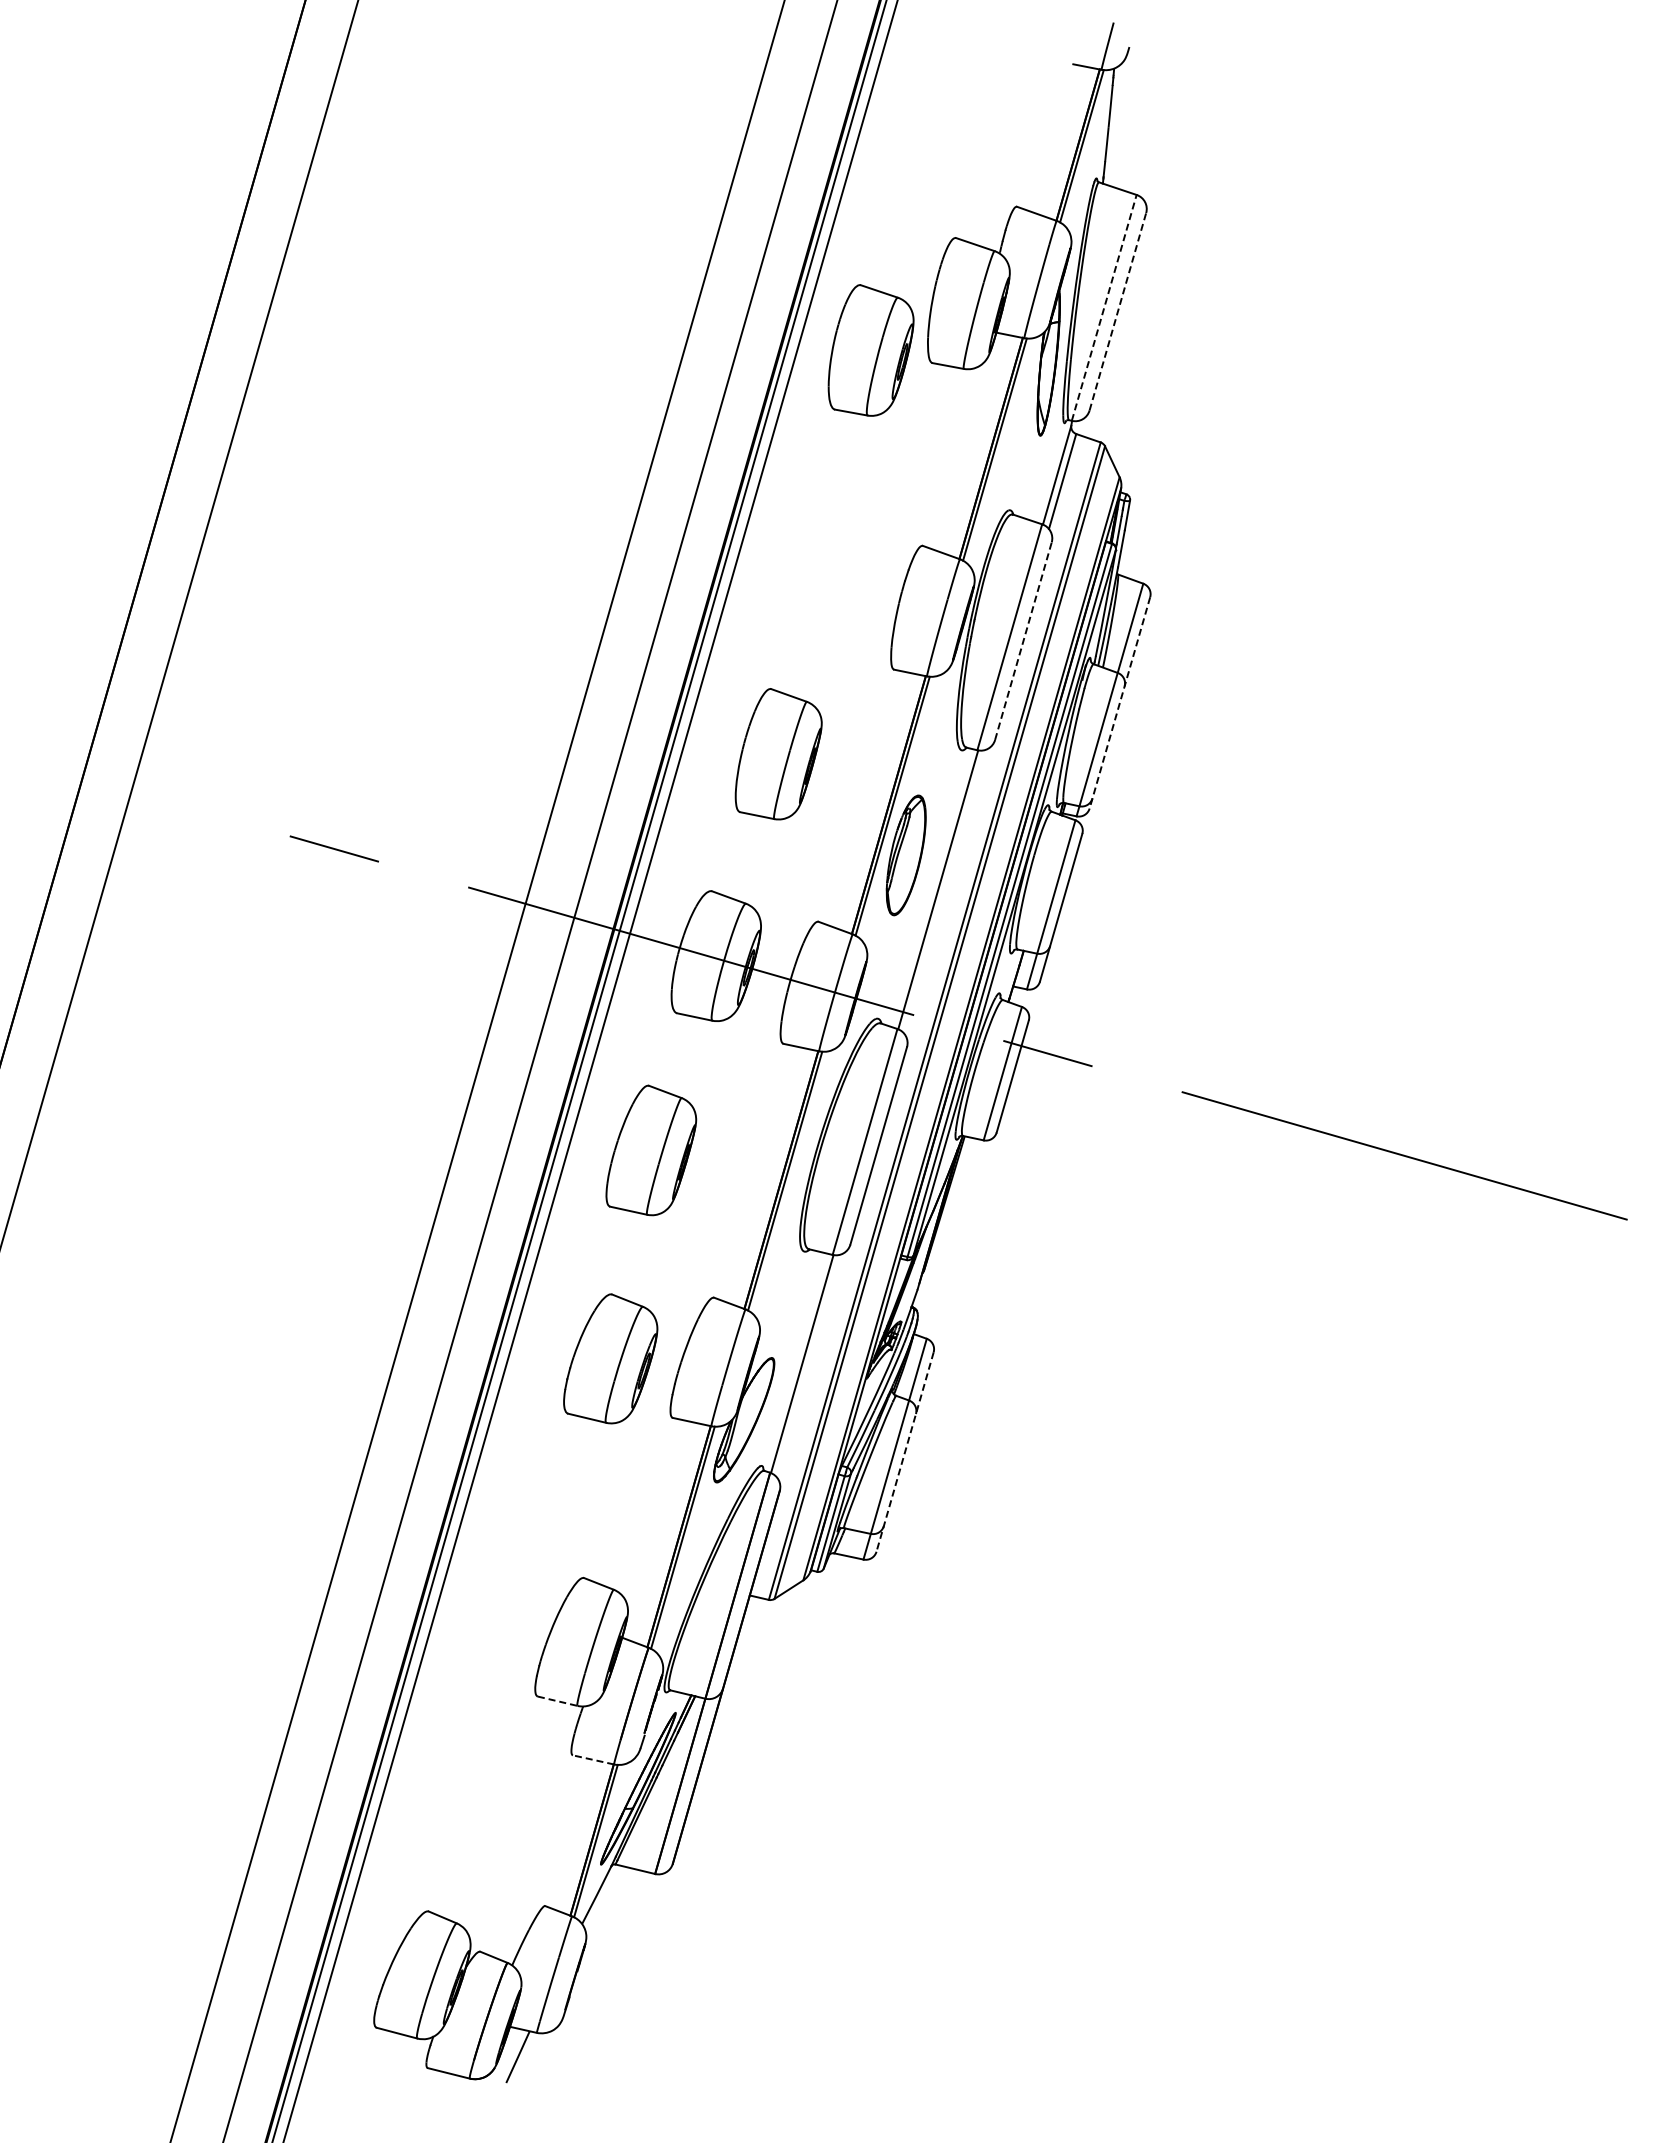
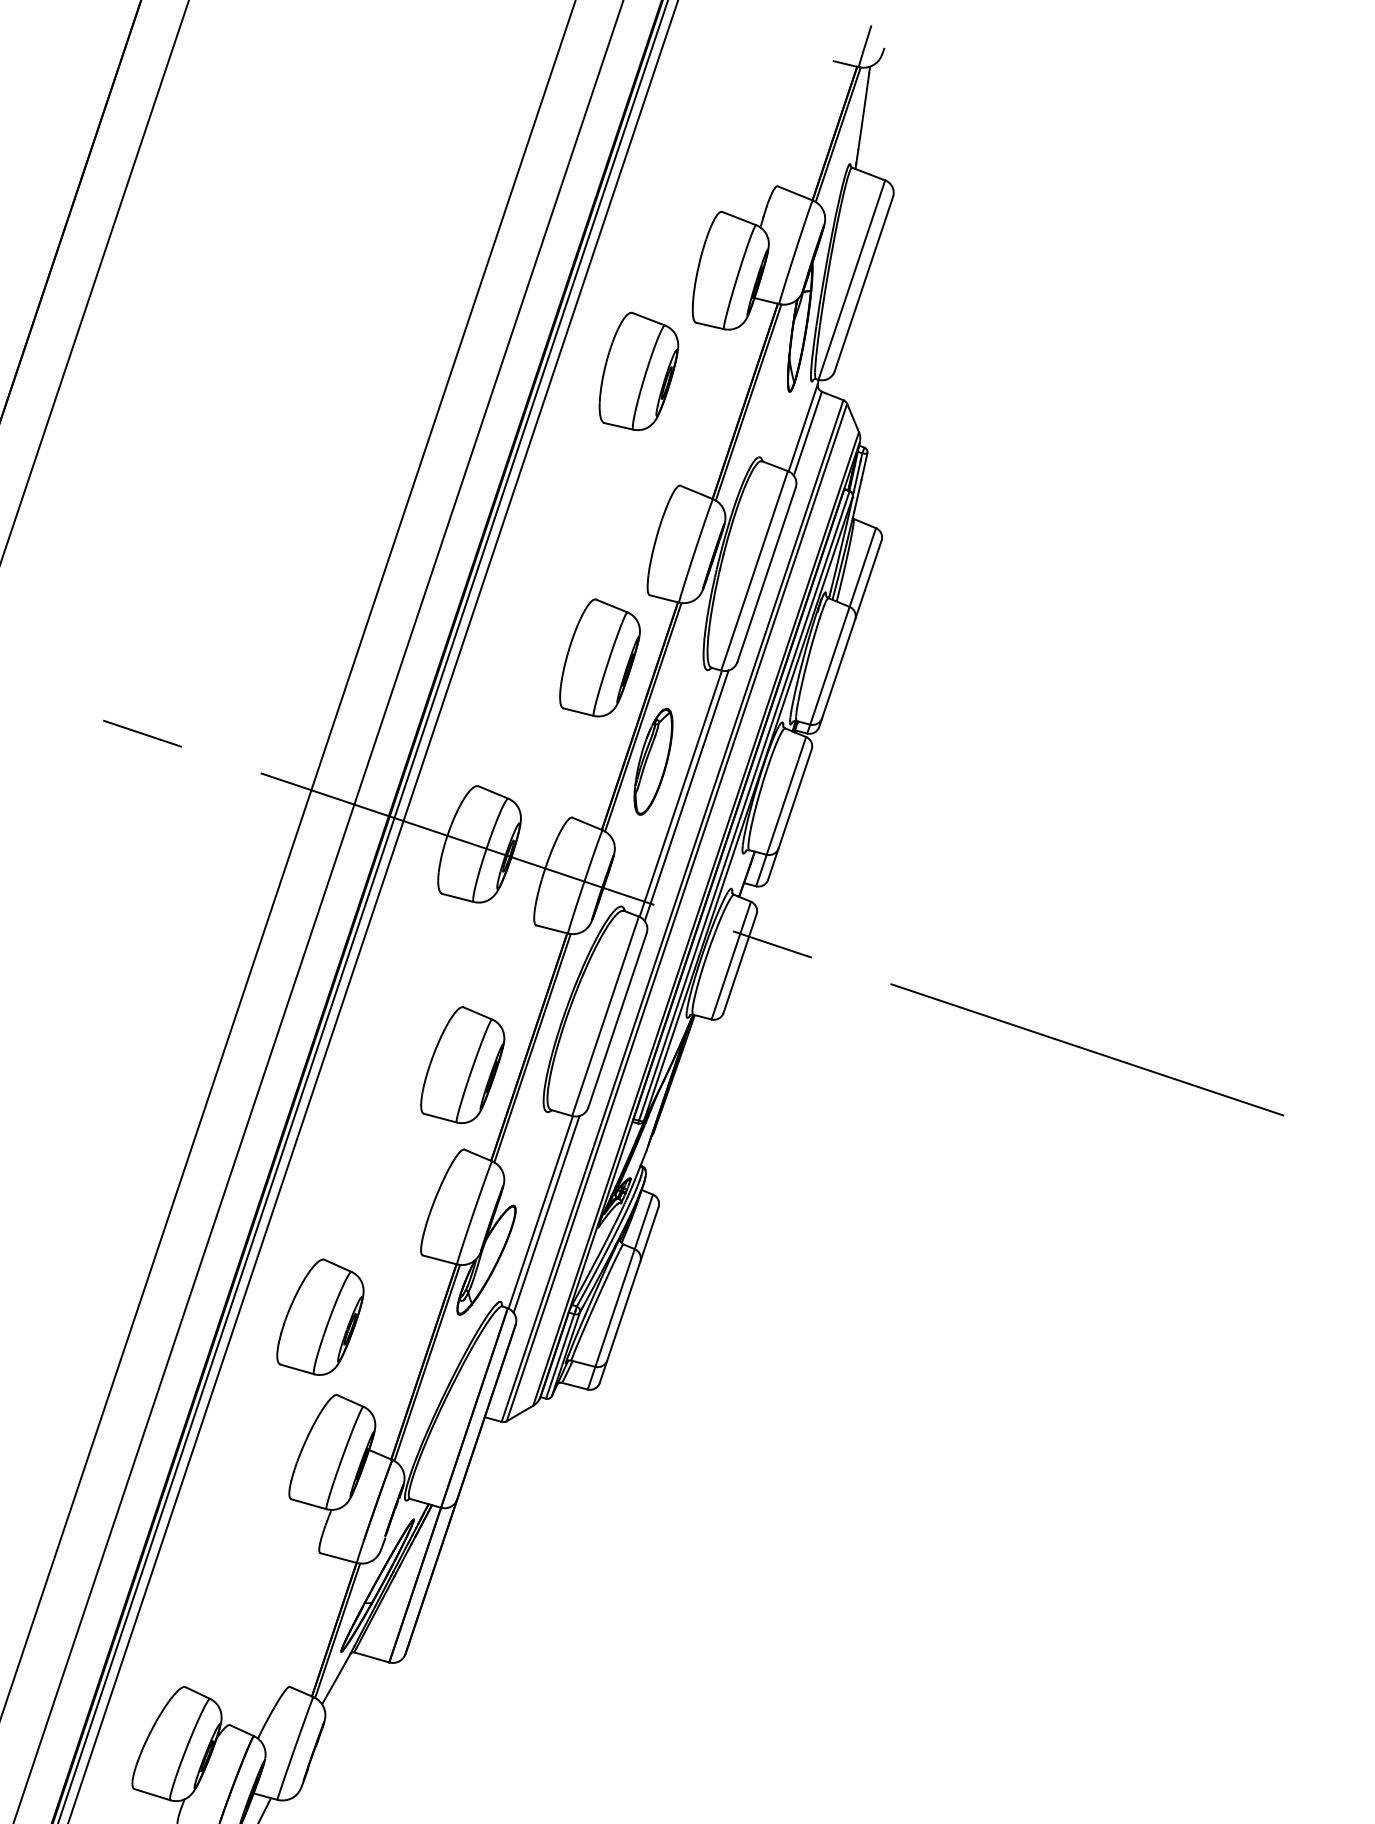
line: (1104, 307) -> (852, 279), dashed -> solid
line: (1117, 311) -> (863, 283), dashed -> solid
part: (870, 350) -> (638, 371), moved
line: (1023, 641) -> (766, 575), dashed -> solid
line: (1119, 702) -> (850, 633), dashed -> solid
part: (778, 754) -> (600, 658), moved
line: (944, 891) -> (686, 795), added
part: (651, 1150) -> (463, 1065), moved
part: (610, 1358) -> (320, 1316), moved
line: (808, 1365) -> (546, 1213), added
line: (905, 1452) -> (629, 1295), dashed -> solid
line: (558, 1701) -> (309, 1504), dashed -> solid
line: (593, 1759) -> (338, 1557), dashed -> solid

